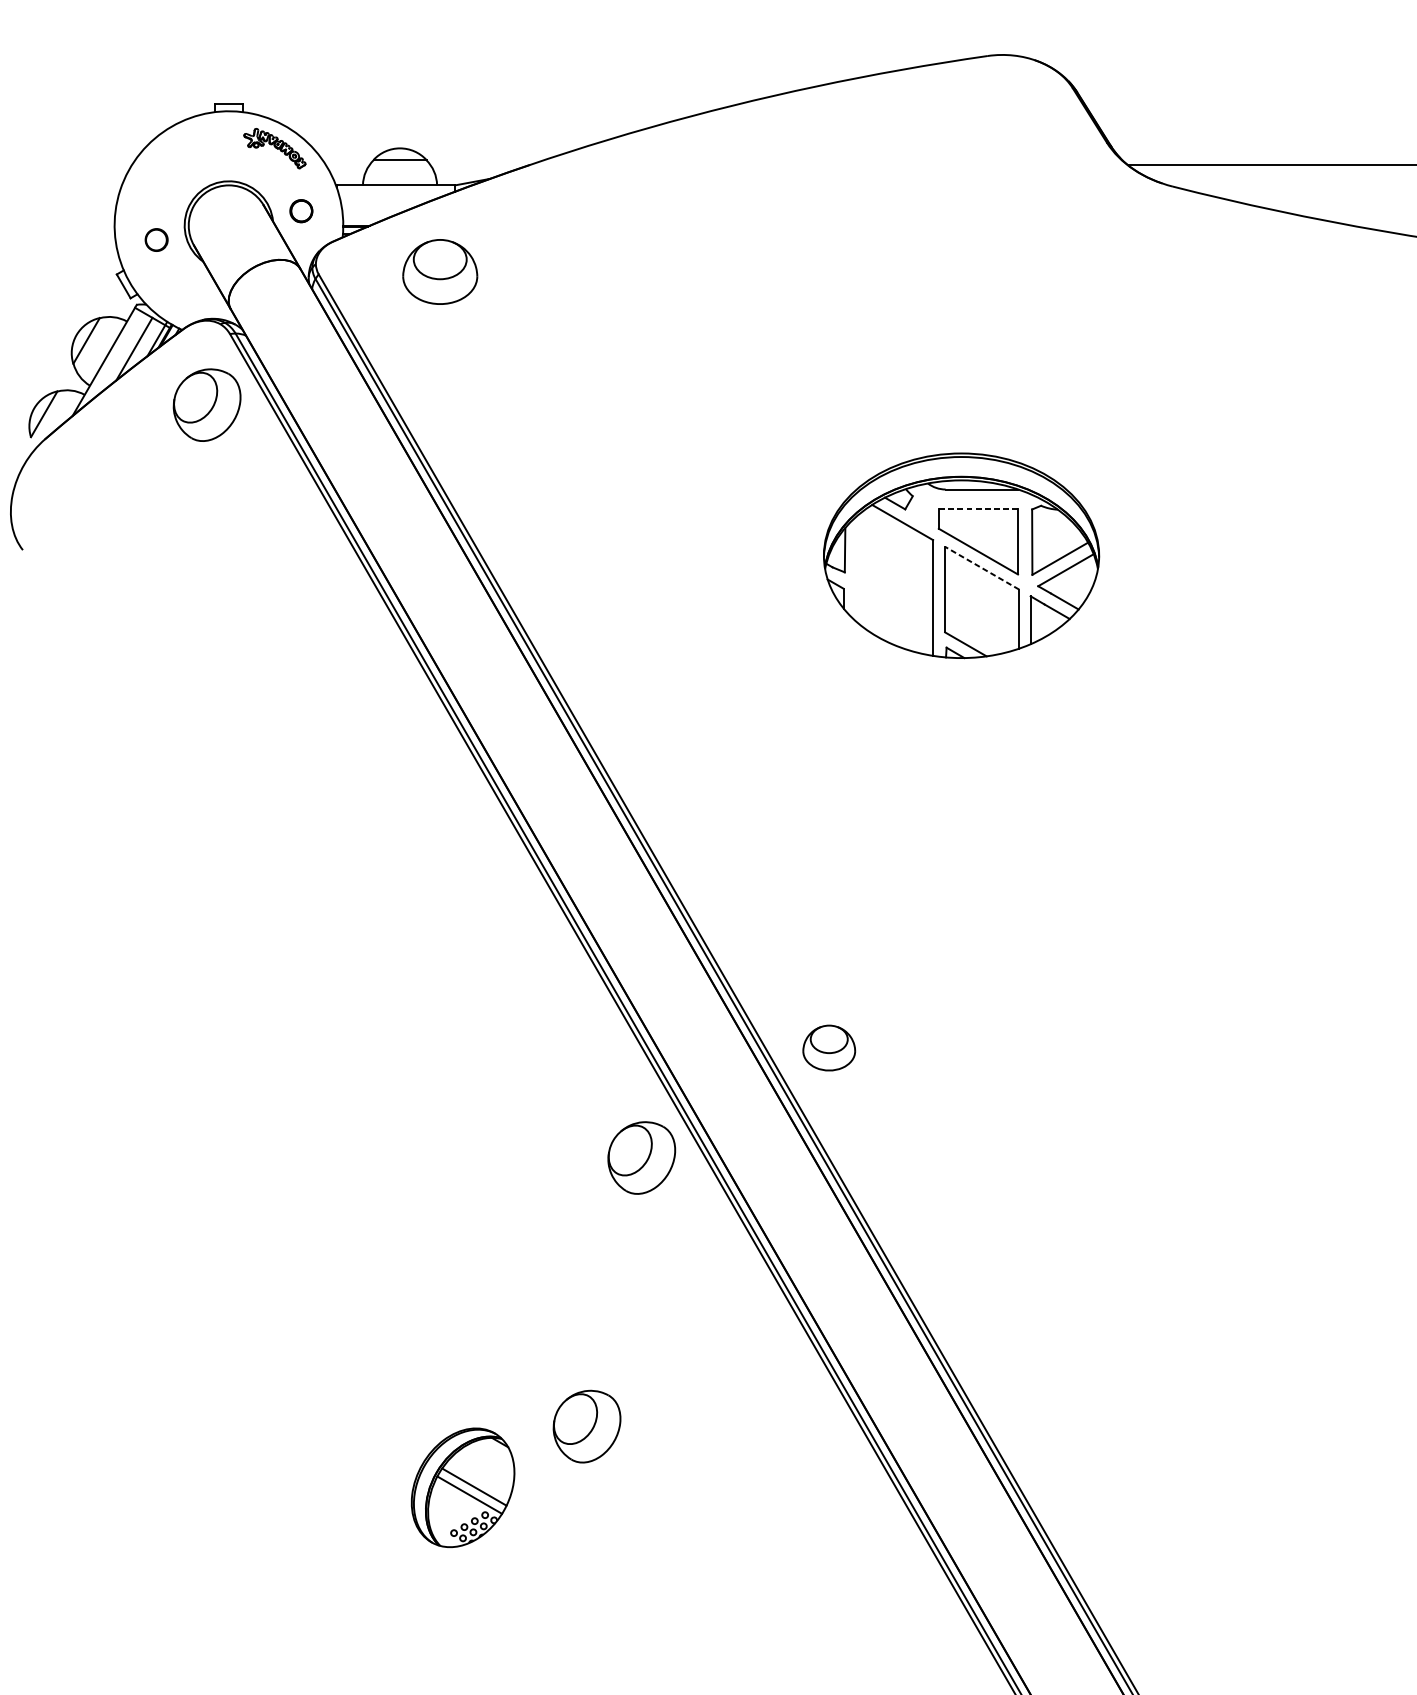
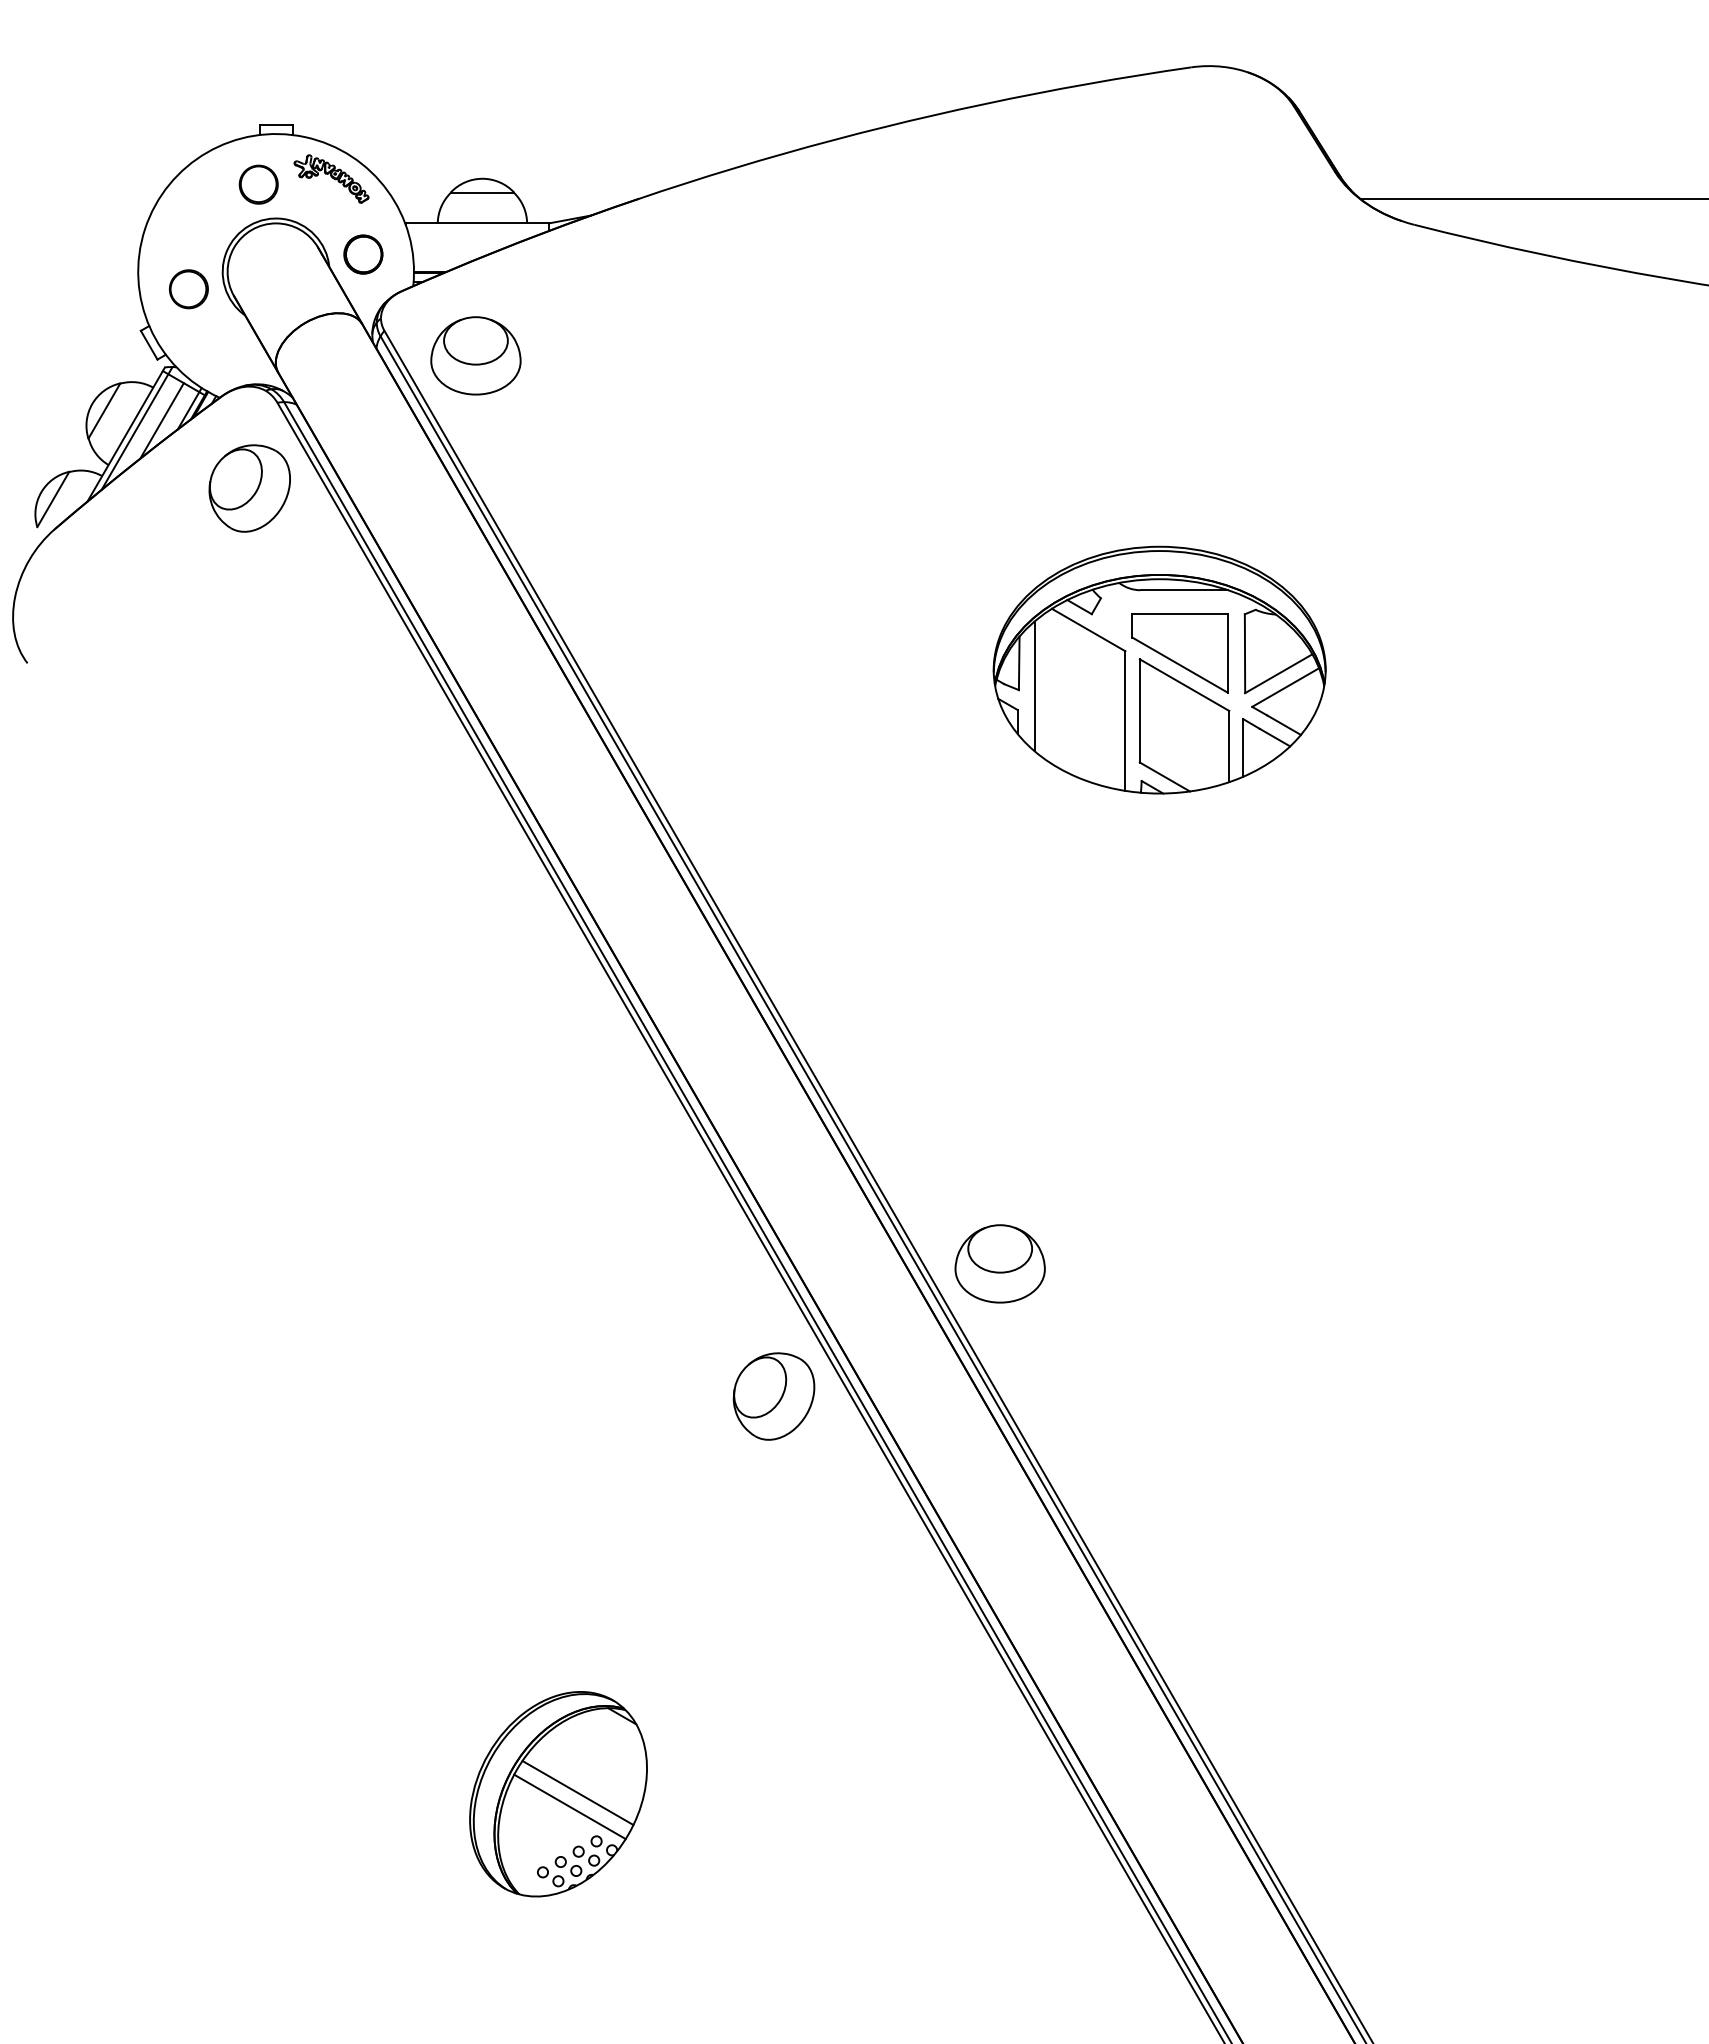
part: (214, 153) -> (258, 184), added
part: (301, 211) -> (363, 254), size x1.43
part: (156, 240) -> (188, 289), size x1.43
part: (439, 271) -> (475, 355), moved
line: (113, 355) -> (136, 428), added
line: (978, 509) -> (1180, 614), dashed -> solid
line: (982, 568) -> (1184, 685), dashed -> solid
line: (857, 569) -> (1034, 686), added
part: (828, 1047) -> (999, 1263), size x1.43
part: (586, 1426) -> (707, 1720), removed
part: (463, 1487) -> (558, 1794), size x1.43

